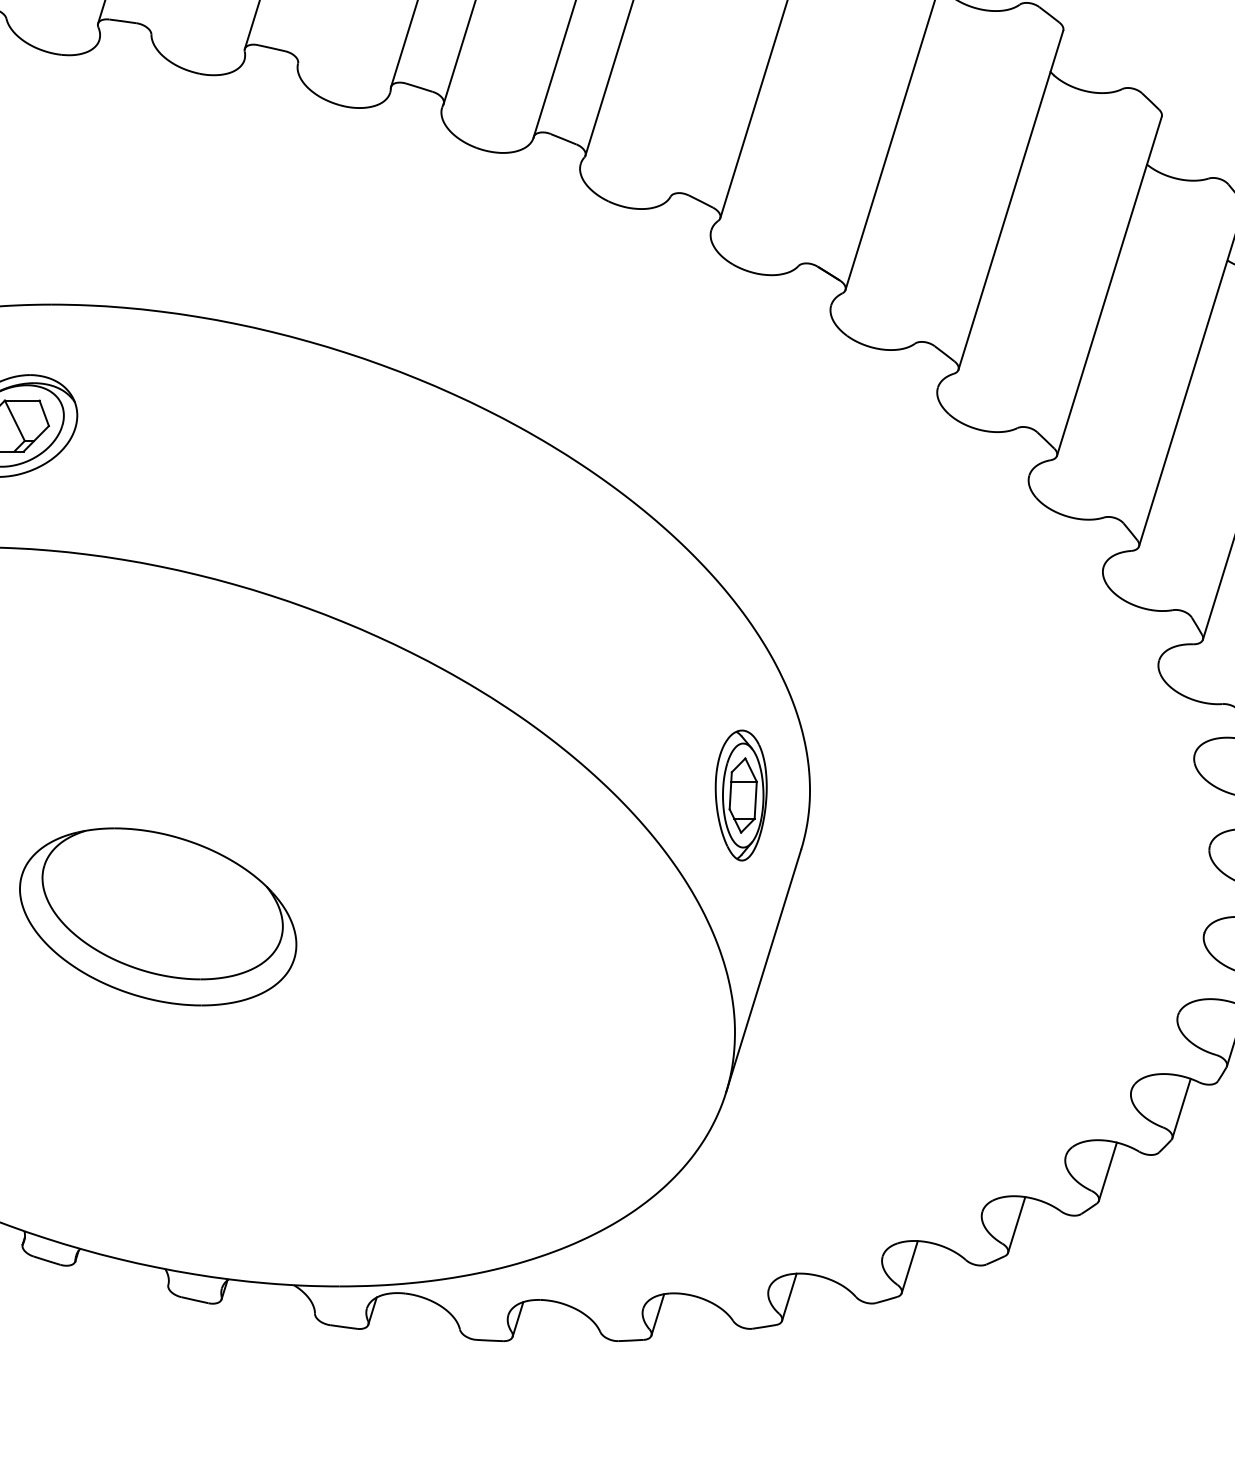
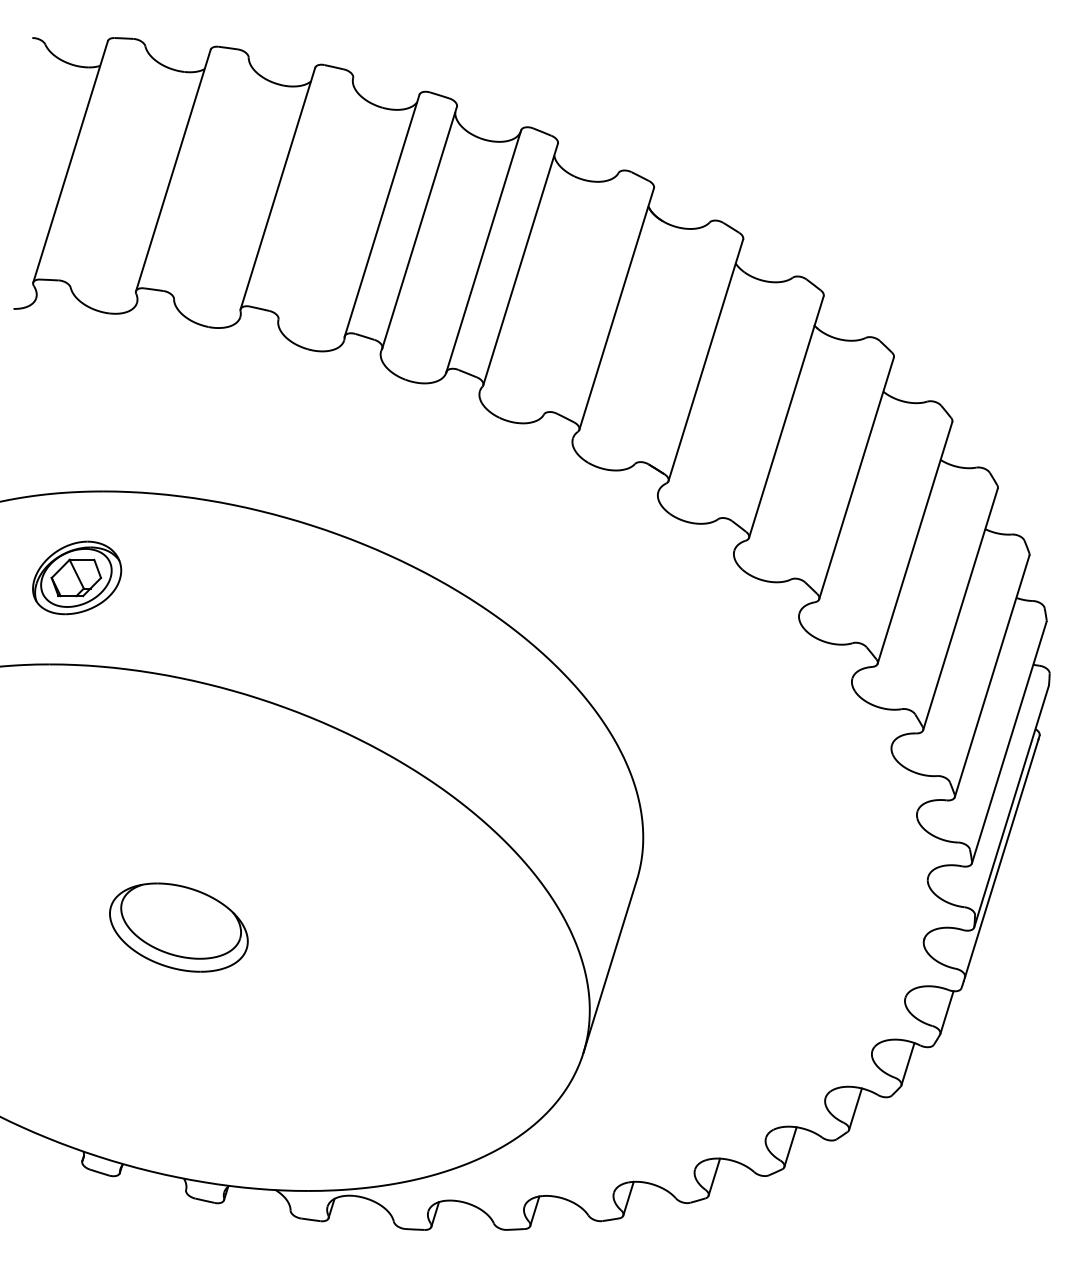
part: (741, 795) -> (594, 841), removed
part: (157, 916) -> (178, 927), size x0.7

